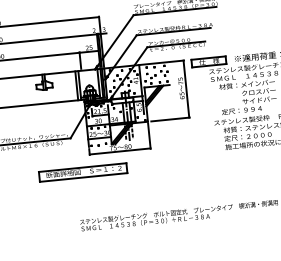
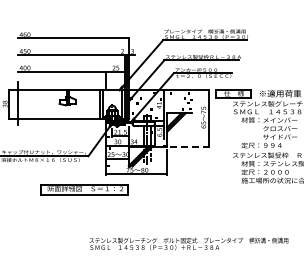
line: (171, 119) -> (190, 147), solid -> dashed
part: (83, 172) -> (84, 189), moved

